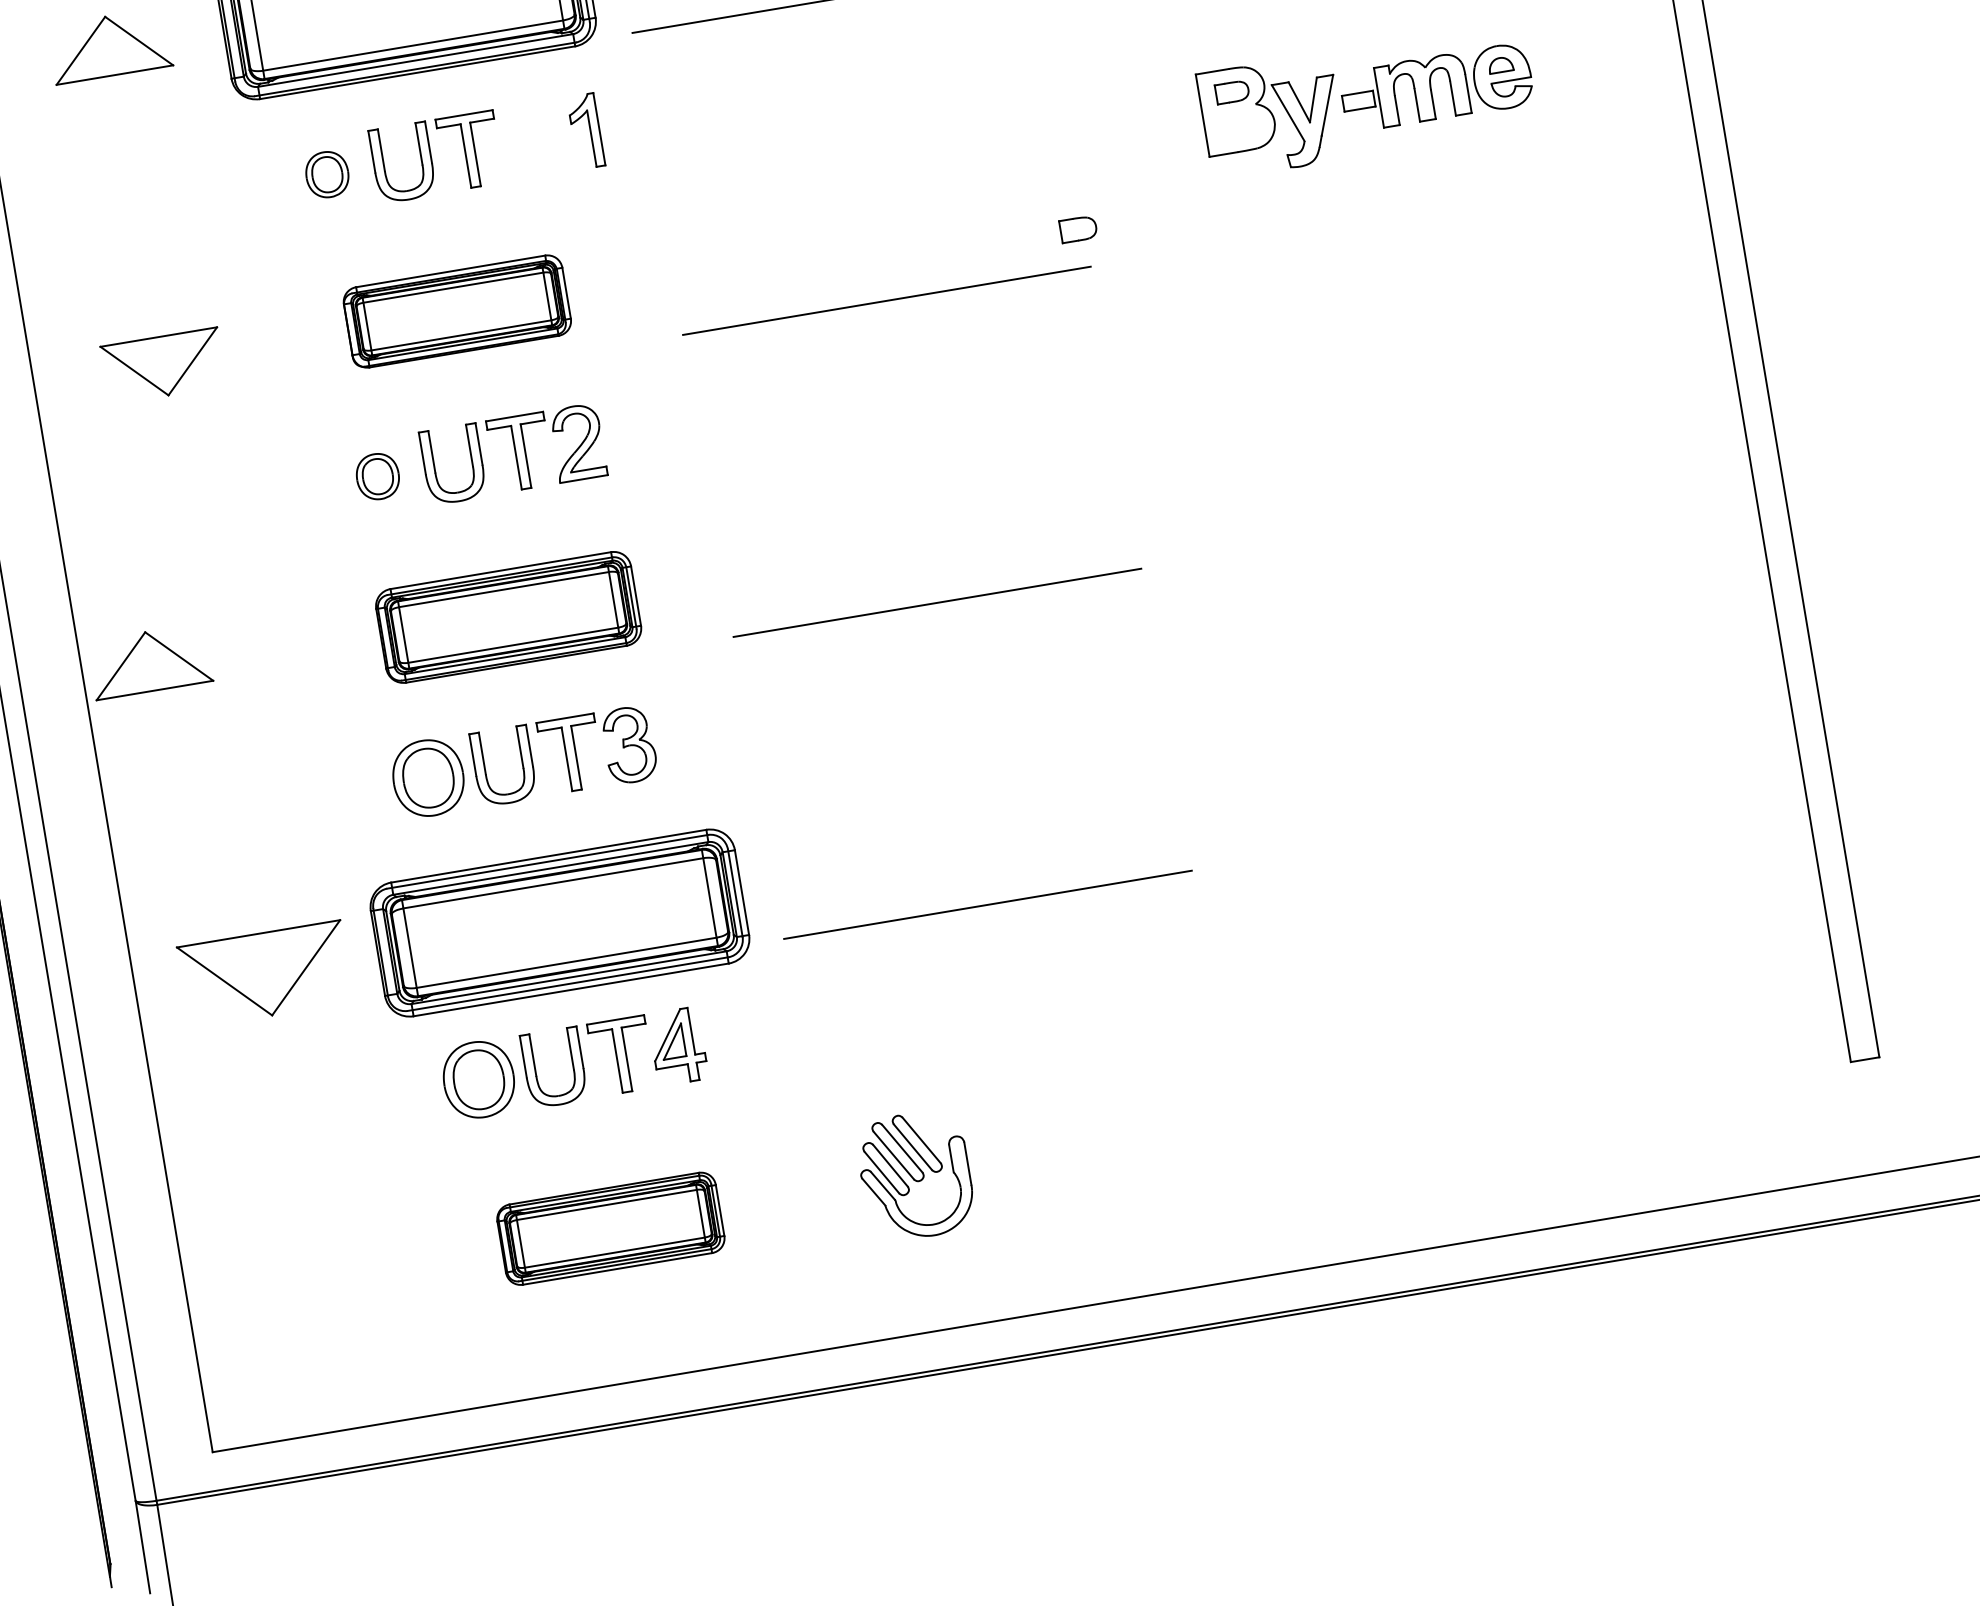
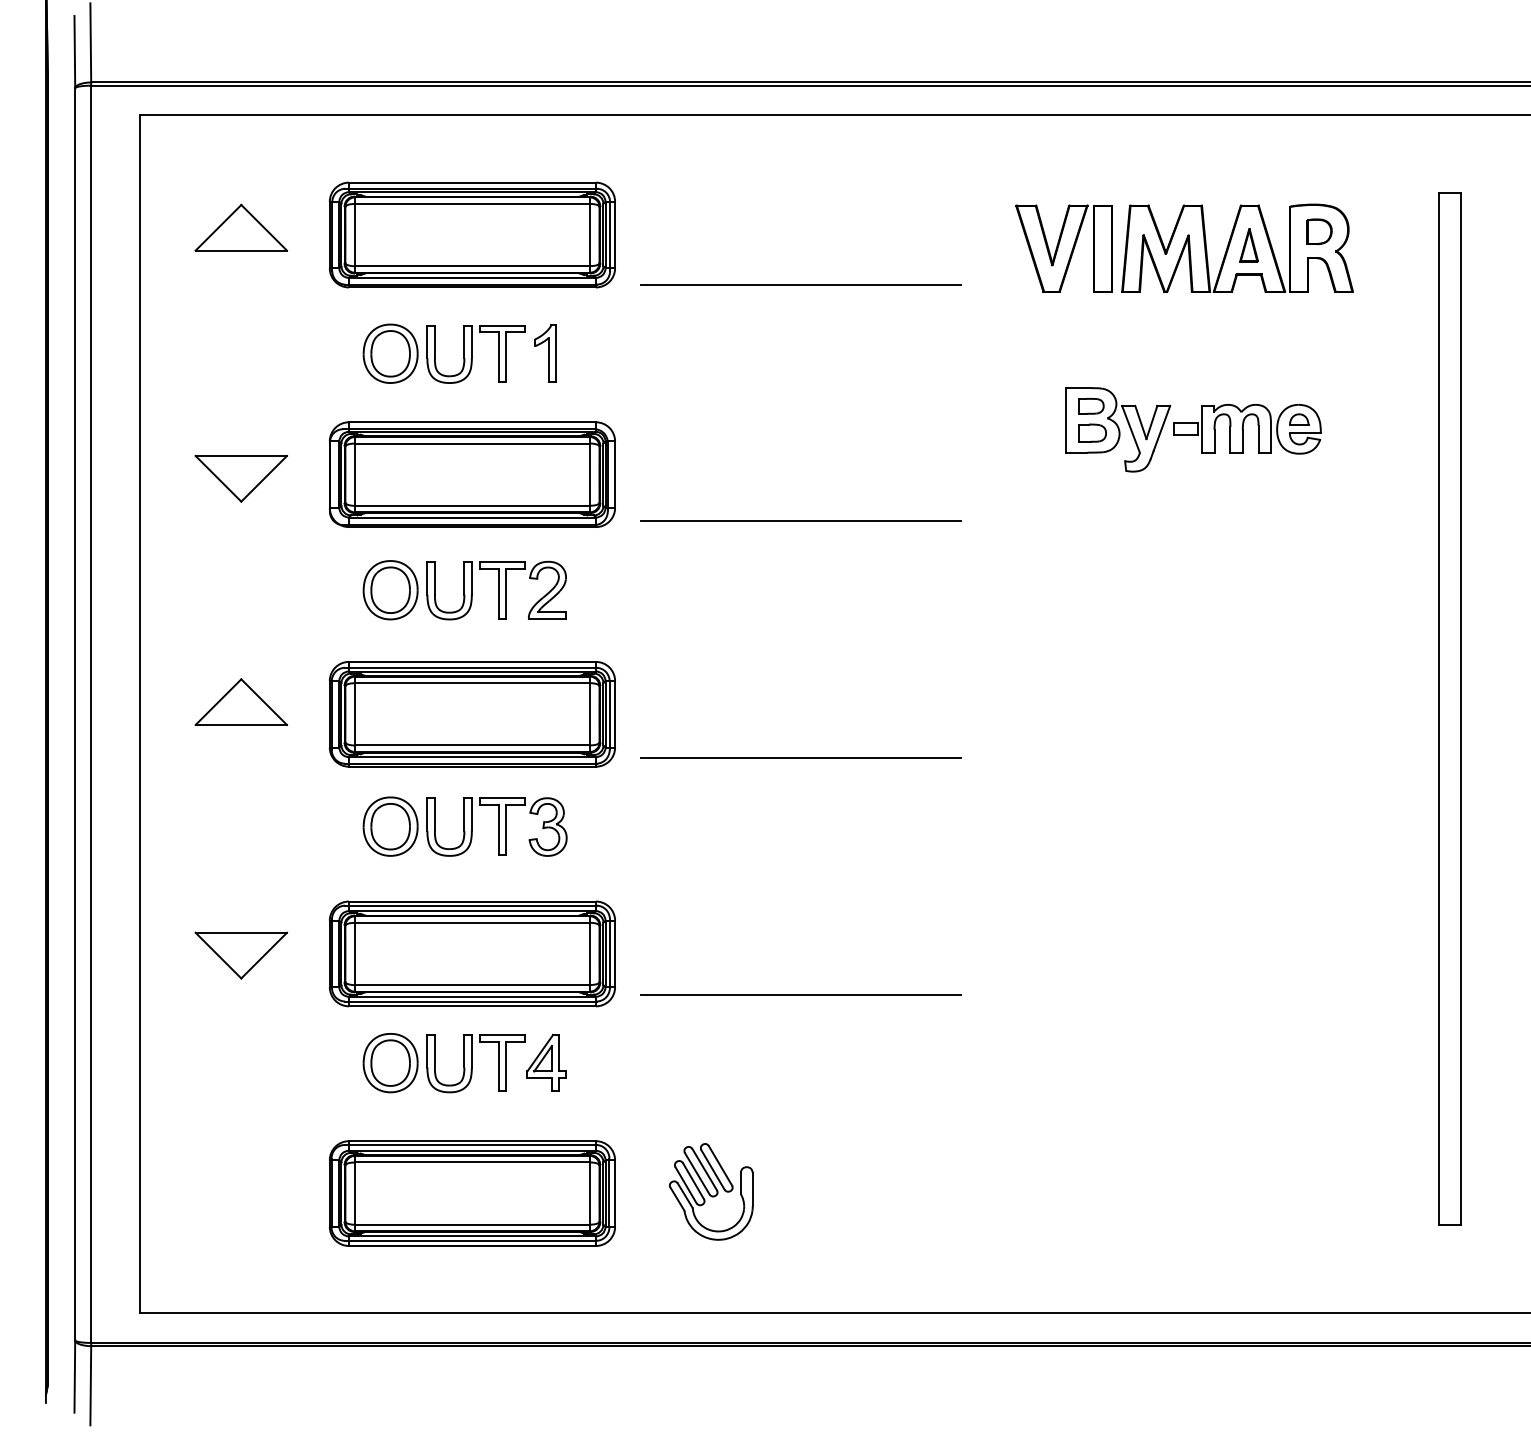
part: (586, 131) -> (545, 353), moved
part: (327, 174) -> (390, 353), size x1.67
part: (1078, 228) -> (1092, 432), moved
part: (456, 311) -> (471, 474), size x1.67
part: (377, 476) -> (390, 590), size x1.67
part: (507, 617) -> (471, 714), size x1.43
part: (149, 662) -> (240, 702), moved
part: (265, 974) -> (241, 955), size x0.71
part: (609, 1228) -> (471, 1193), size x1.67

